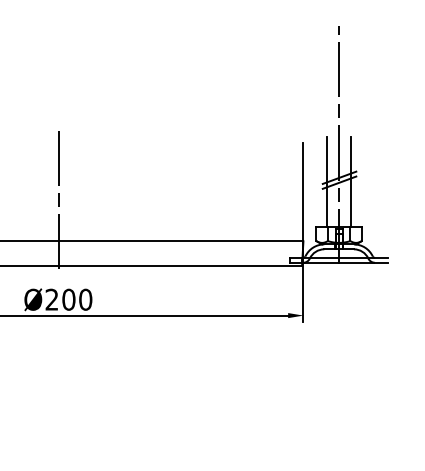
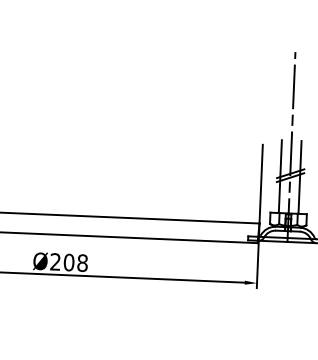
line: (58, 200) -> (64, 182), removed
text: (85, 299) -> (82, 262), Ø200 -> Ø208

